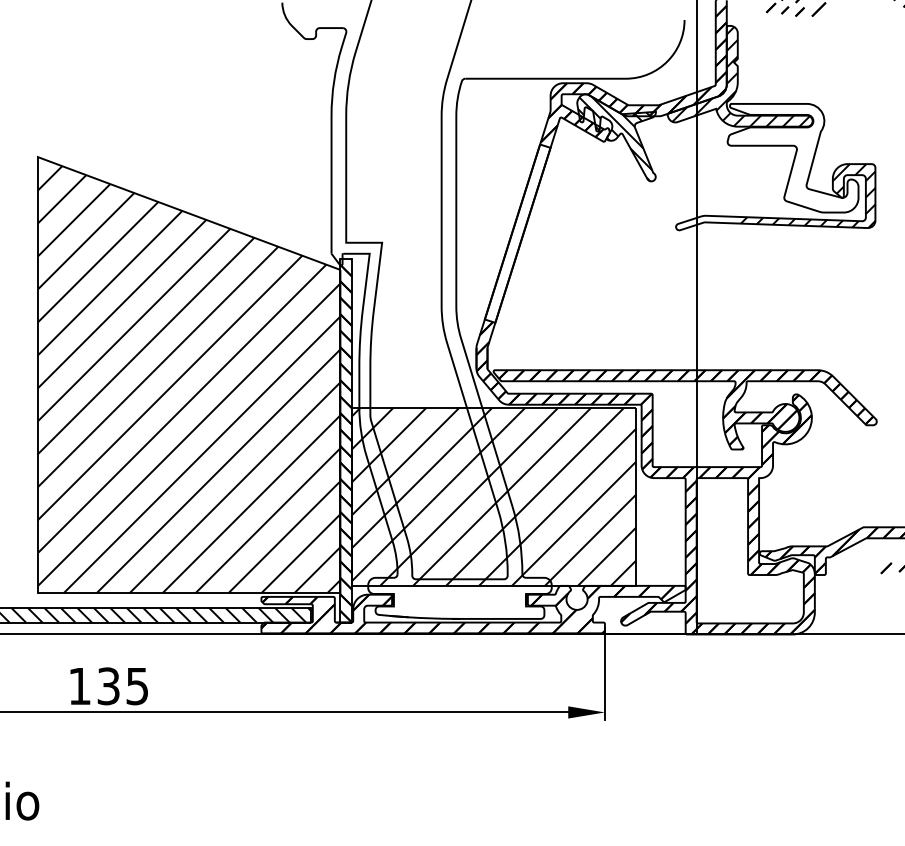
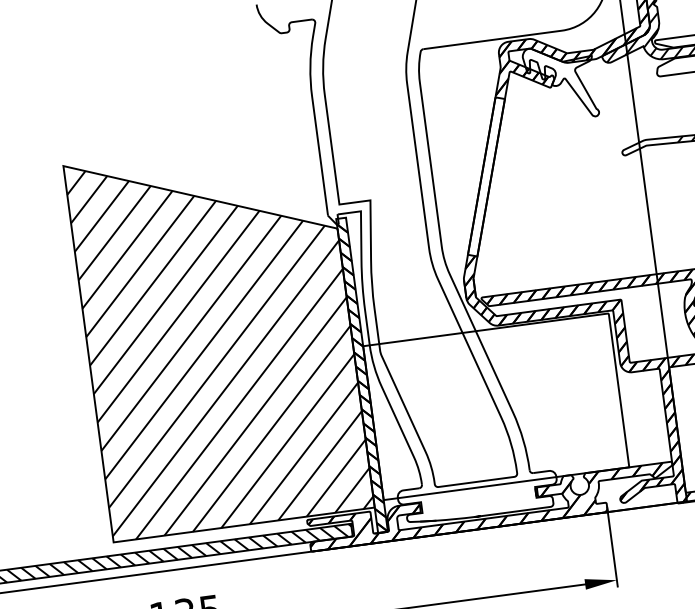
hatch: (615, 138) -> (559, 83), removed
hatch: (493, 496) -> (495, 406), removed

